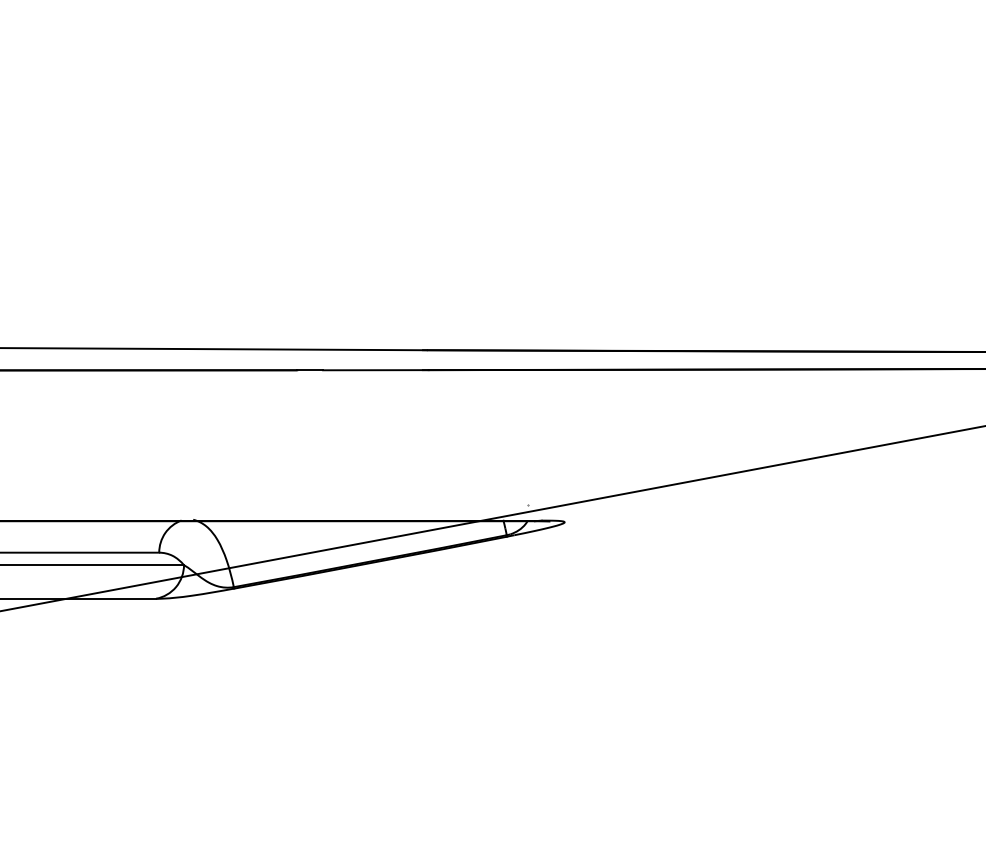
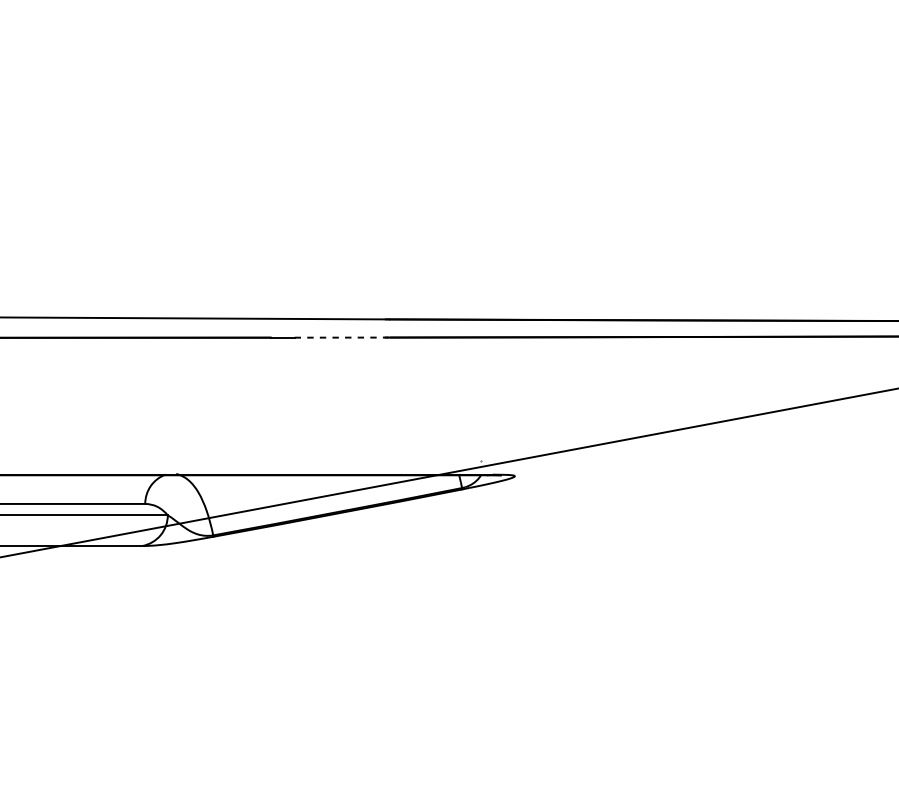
line: (375, 370) -> (342, 337), solid -> dashed

